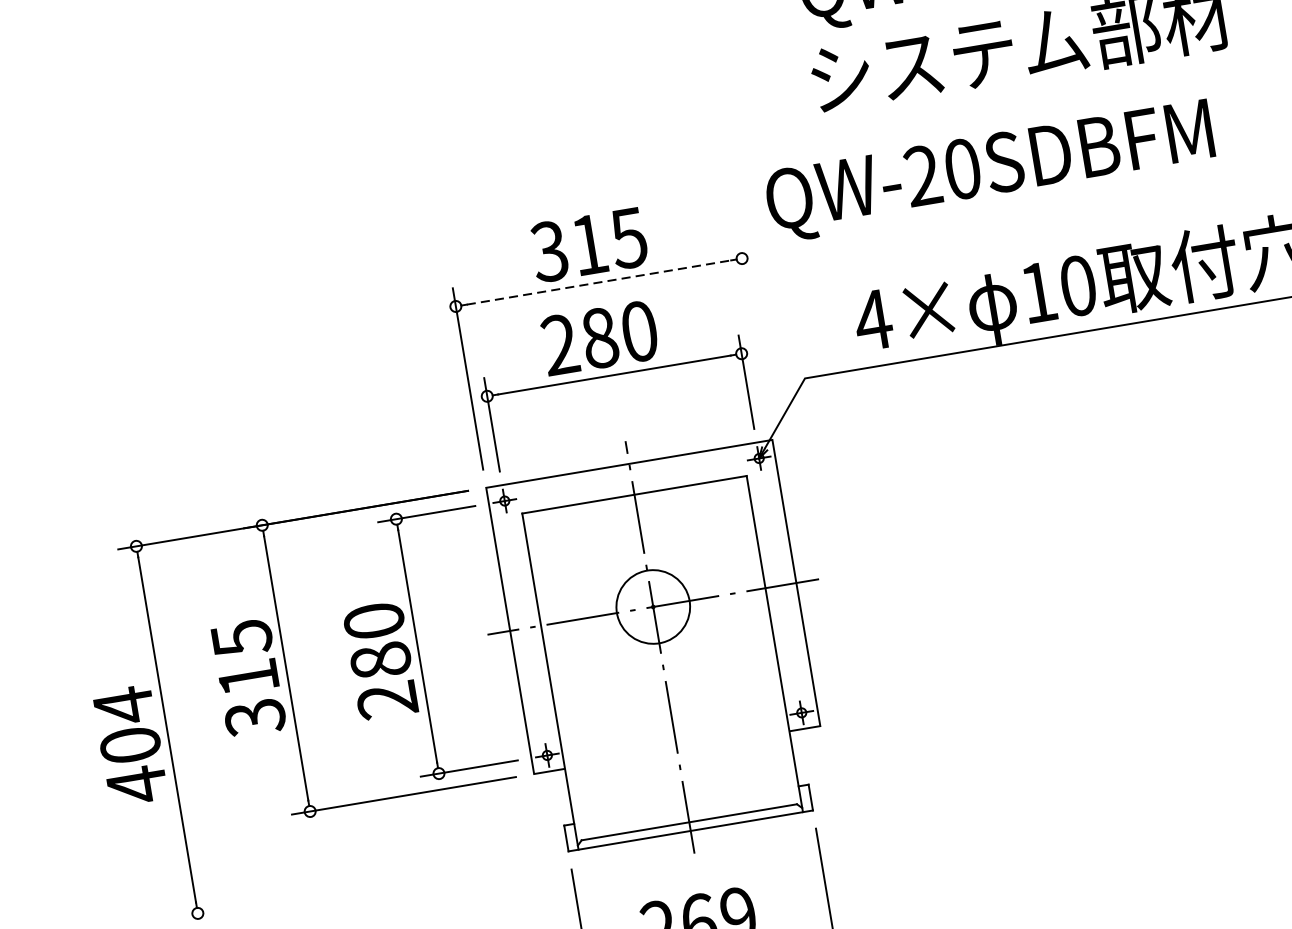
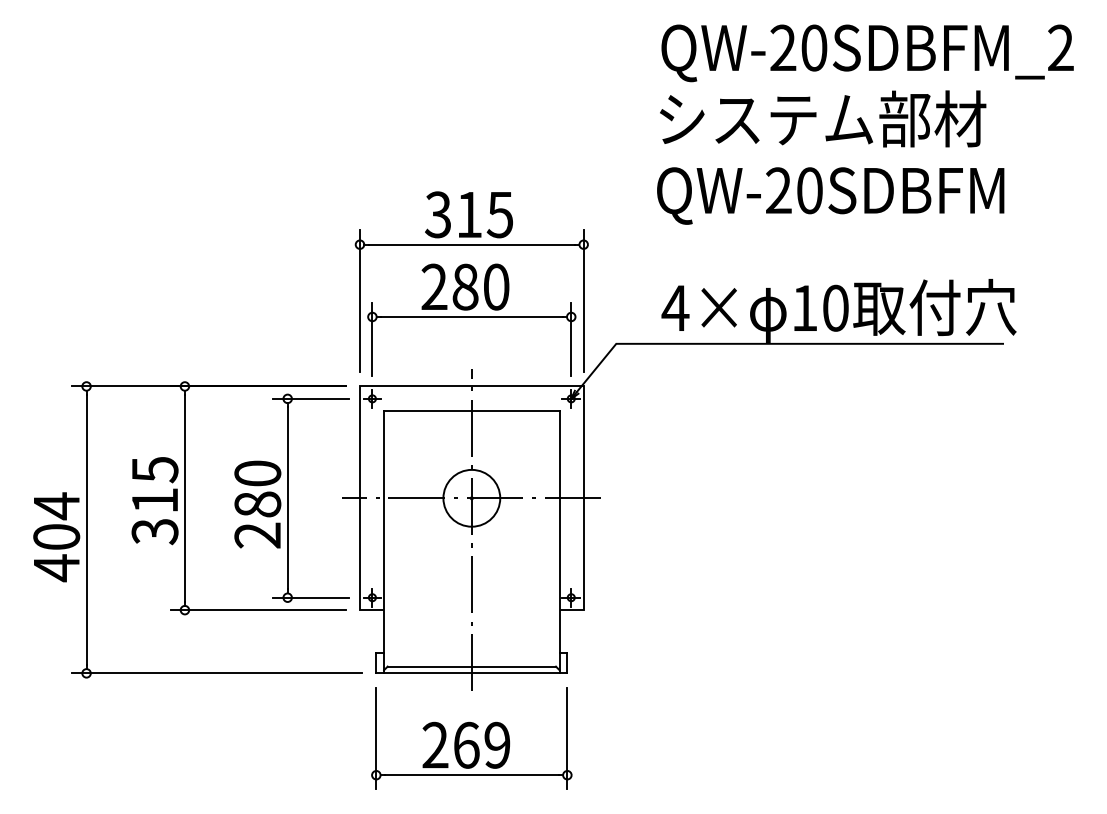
text: (990, 170) -> (830, 195), moved
line: (599, 282) -> (472, 244), dashed -> solid
line: (753, 331) -> (583, 301), added
line: (365, 885) -> (217, 673), added

